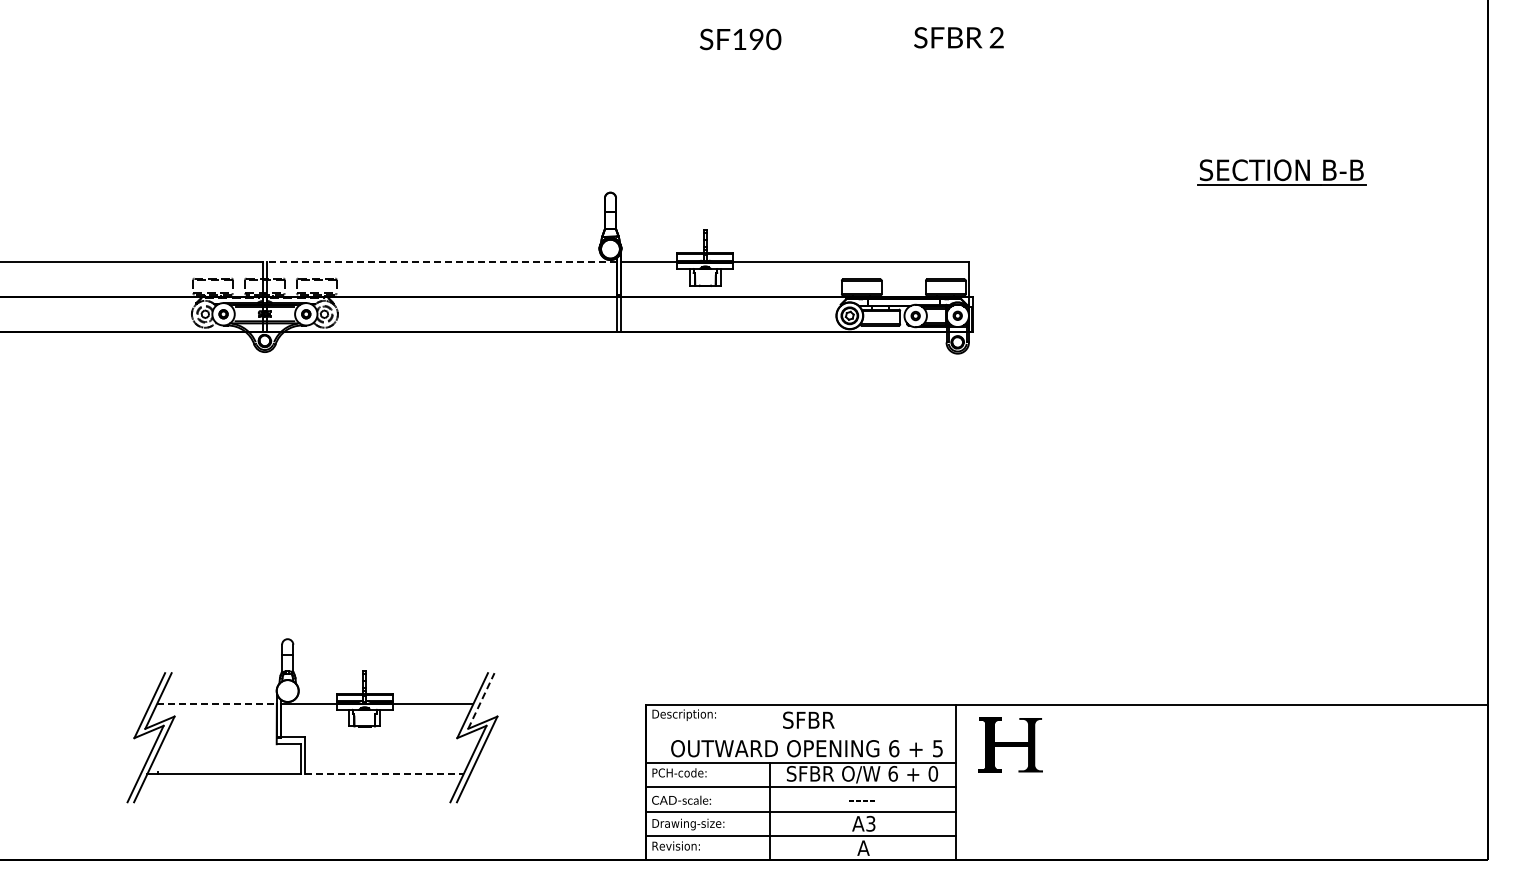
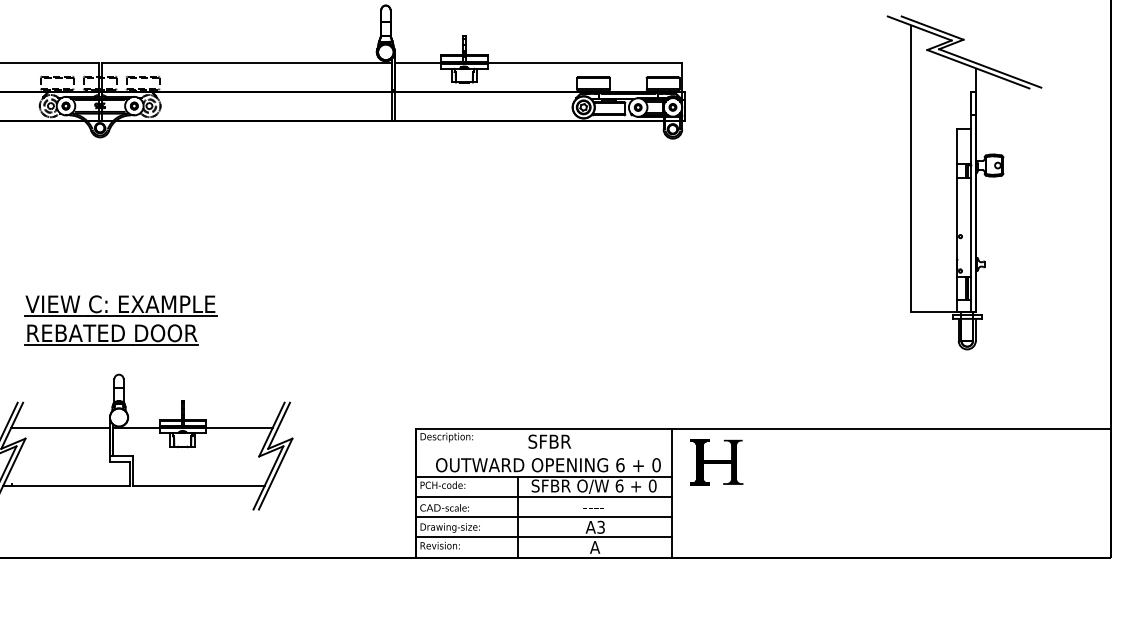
line: (441, 261) -> (246, 62), dashed -> solid
part: (1310, 406) -> (964, 182), added
part: (289, 573) -> (120, 320), added
line: (481, 701) -> (279, 426), dashed -> solid
line: (216, 704) -> (60, 428), dashed -> solid
text: (937, 748) -> (656, 465), 5 -> 0
line: (384, 774) -> (199, 486), dashed -> solid

